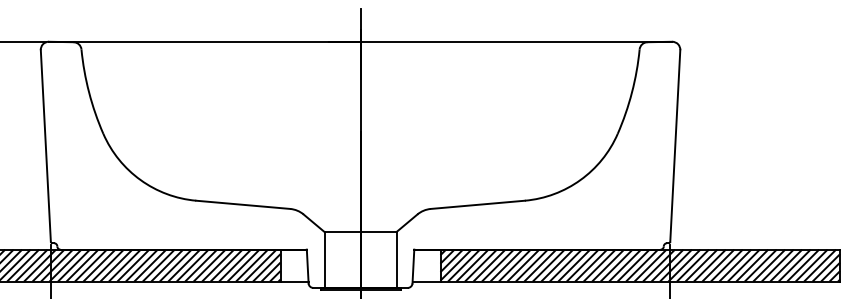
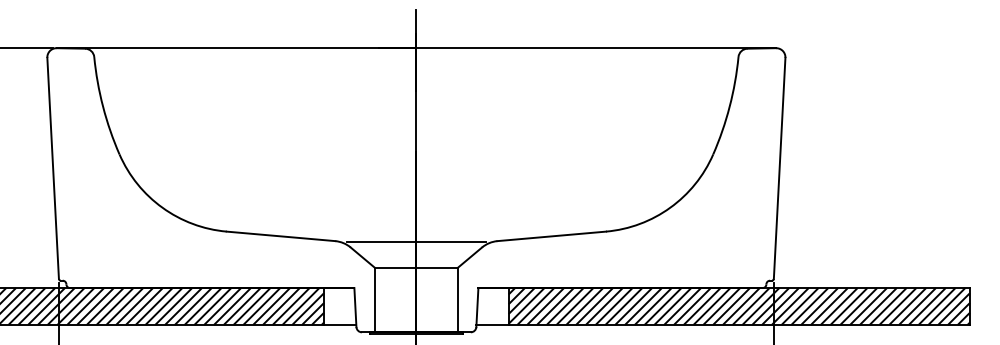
line: (360, 209) -> (416, 241), added

